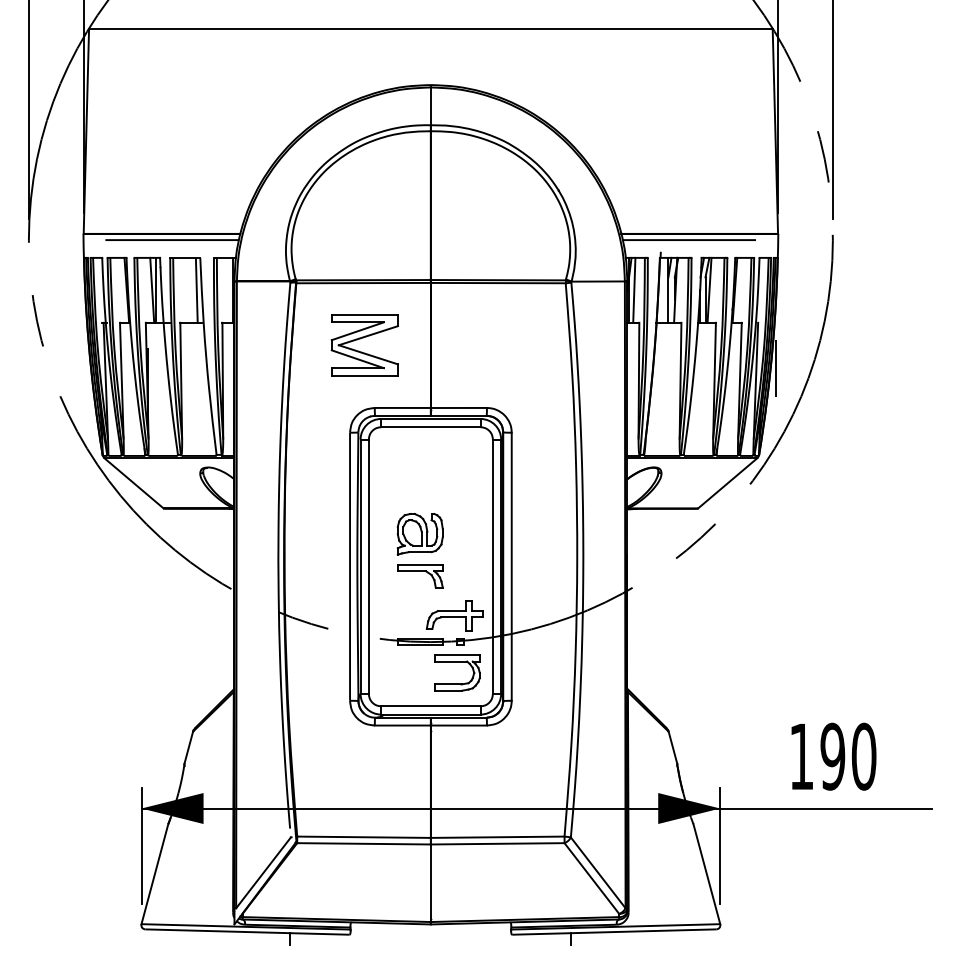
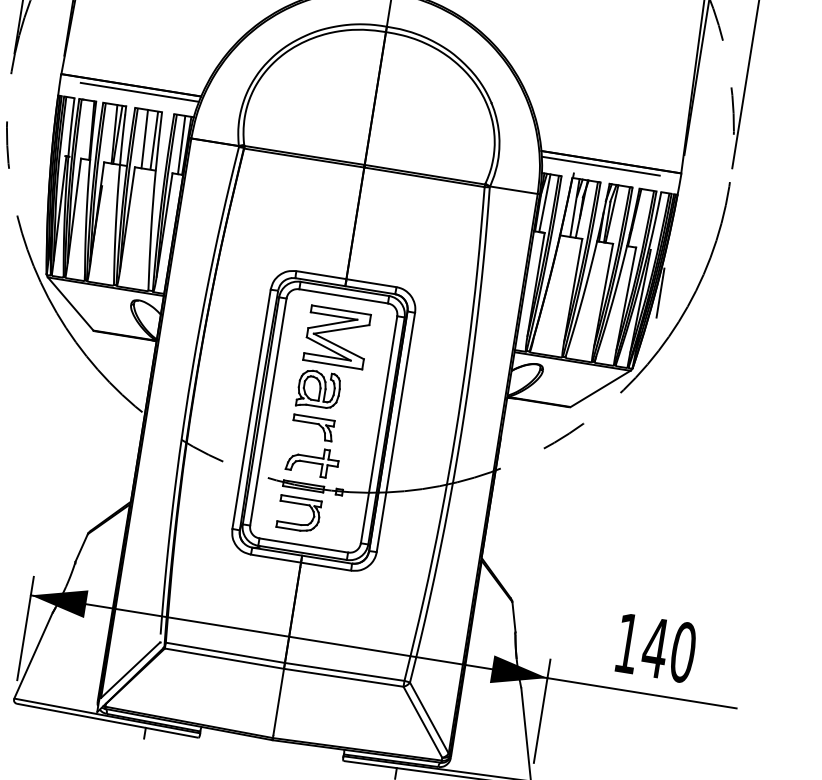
line: (185, 289) -> (144, 138), added
line: (227, 289) -> (181, 144), added
part: (361, 351) -> (333, 342), moved
part: (454, 615) -> (312, 460), moved
part: (457, 662) -> (300, 504), moved
text: (832, 756) -> (655, 647), 190 -> 140

